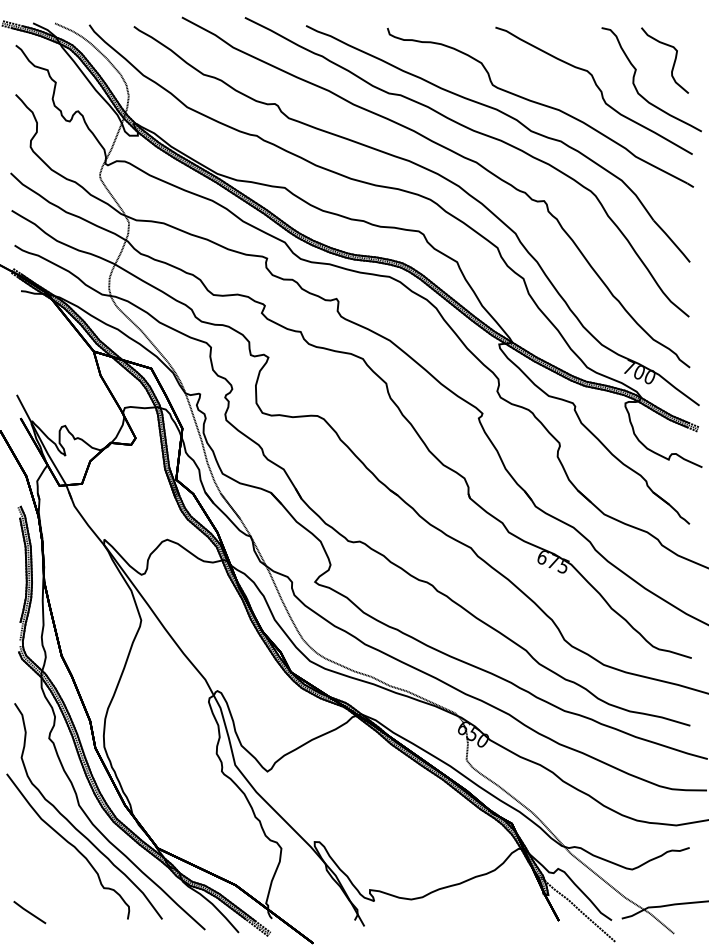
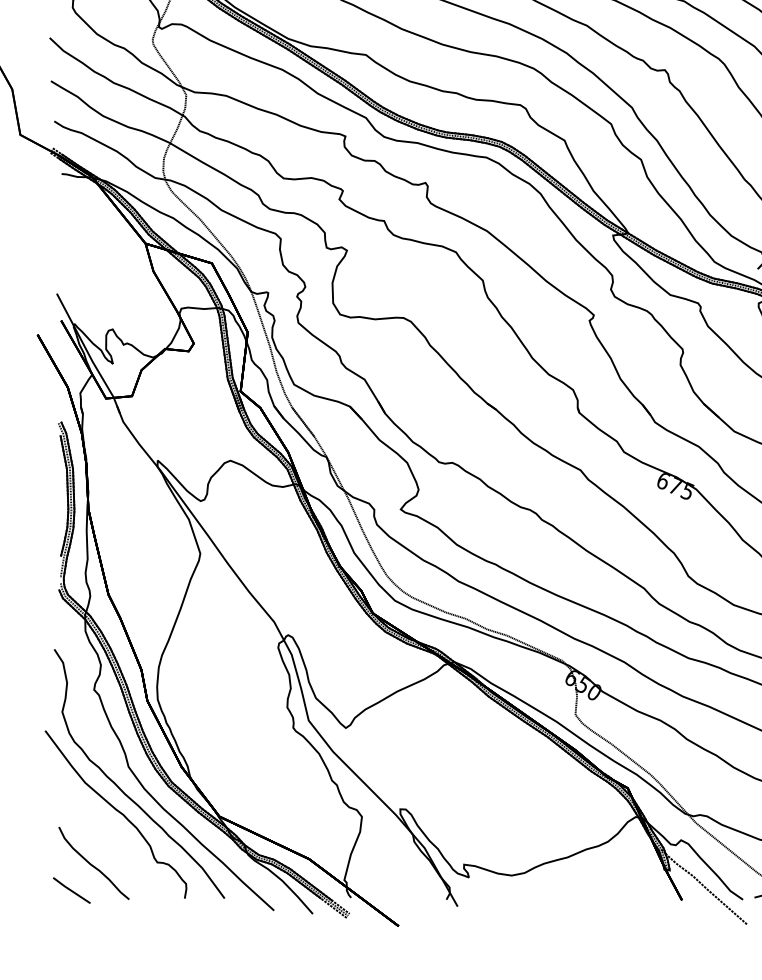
curve: (47, 889) -> (92, 864), added

